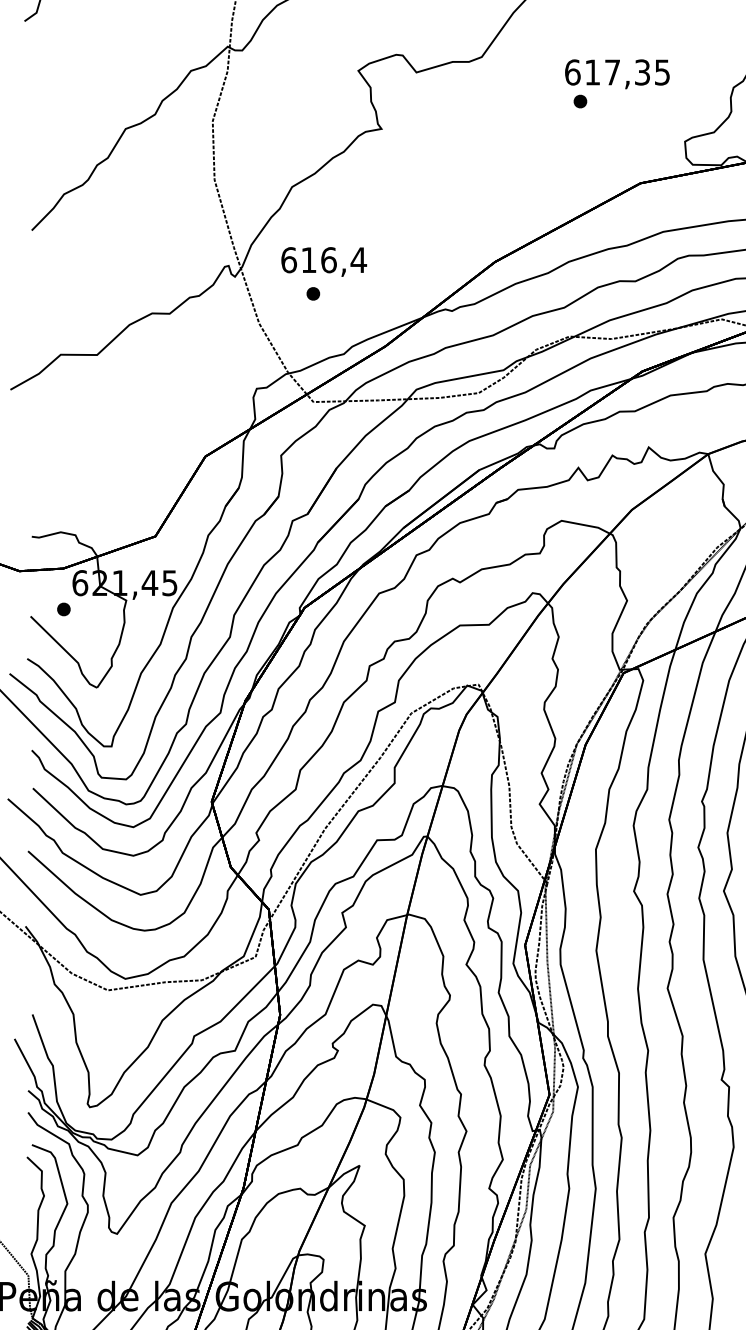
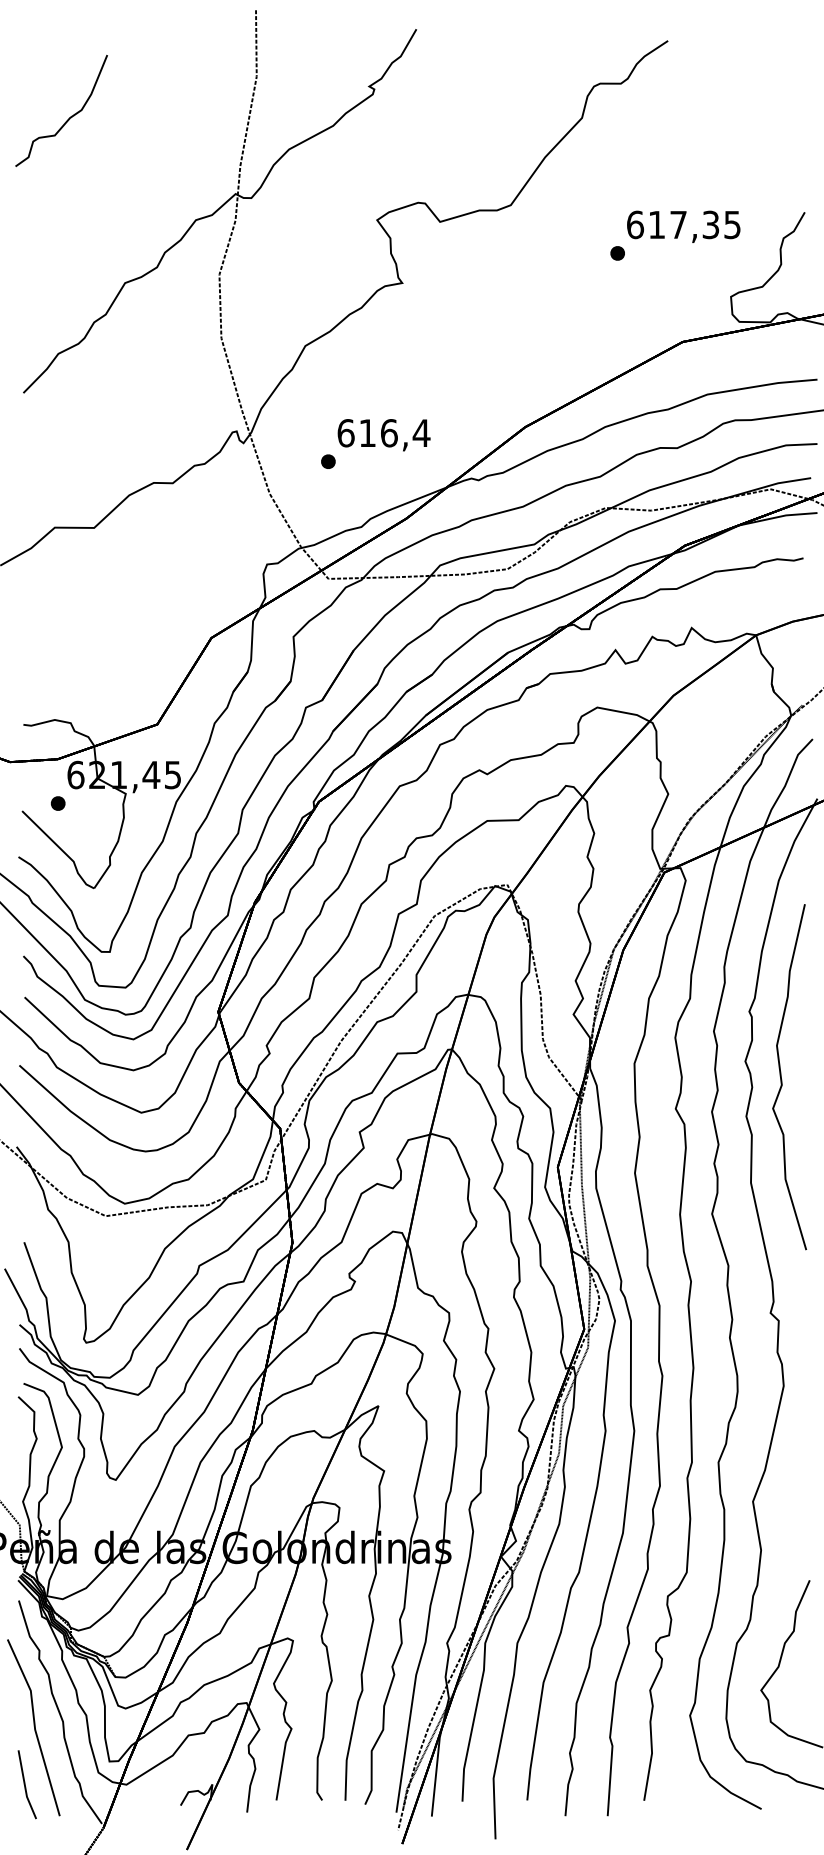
text: (617, 73) -> (683, 226), moved
text: (323, 262) -> (383, 435), moved

